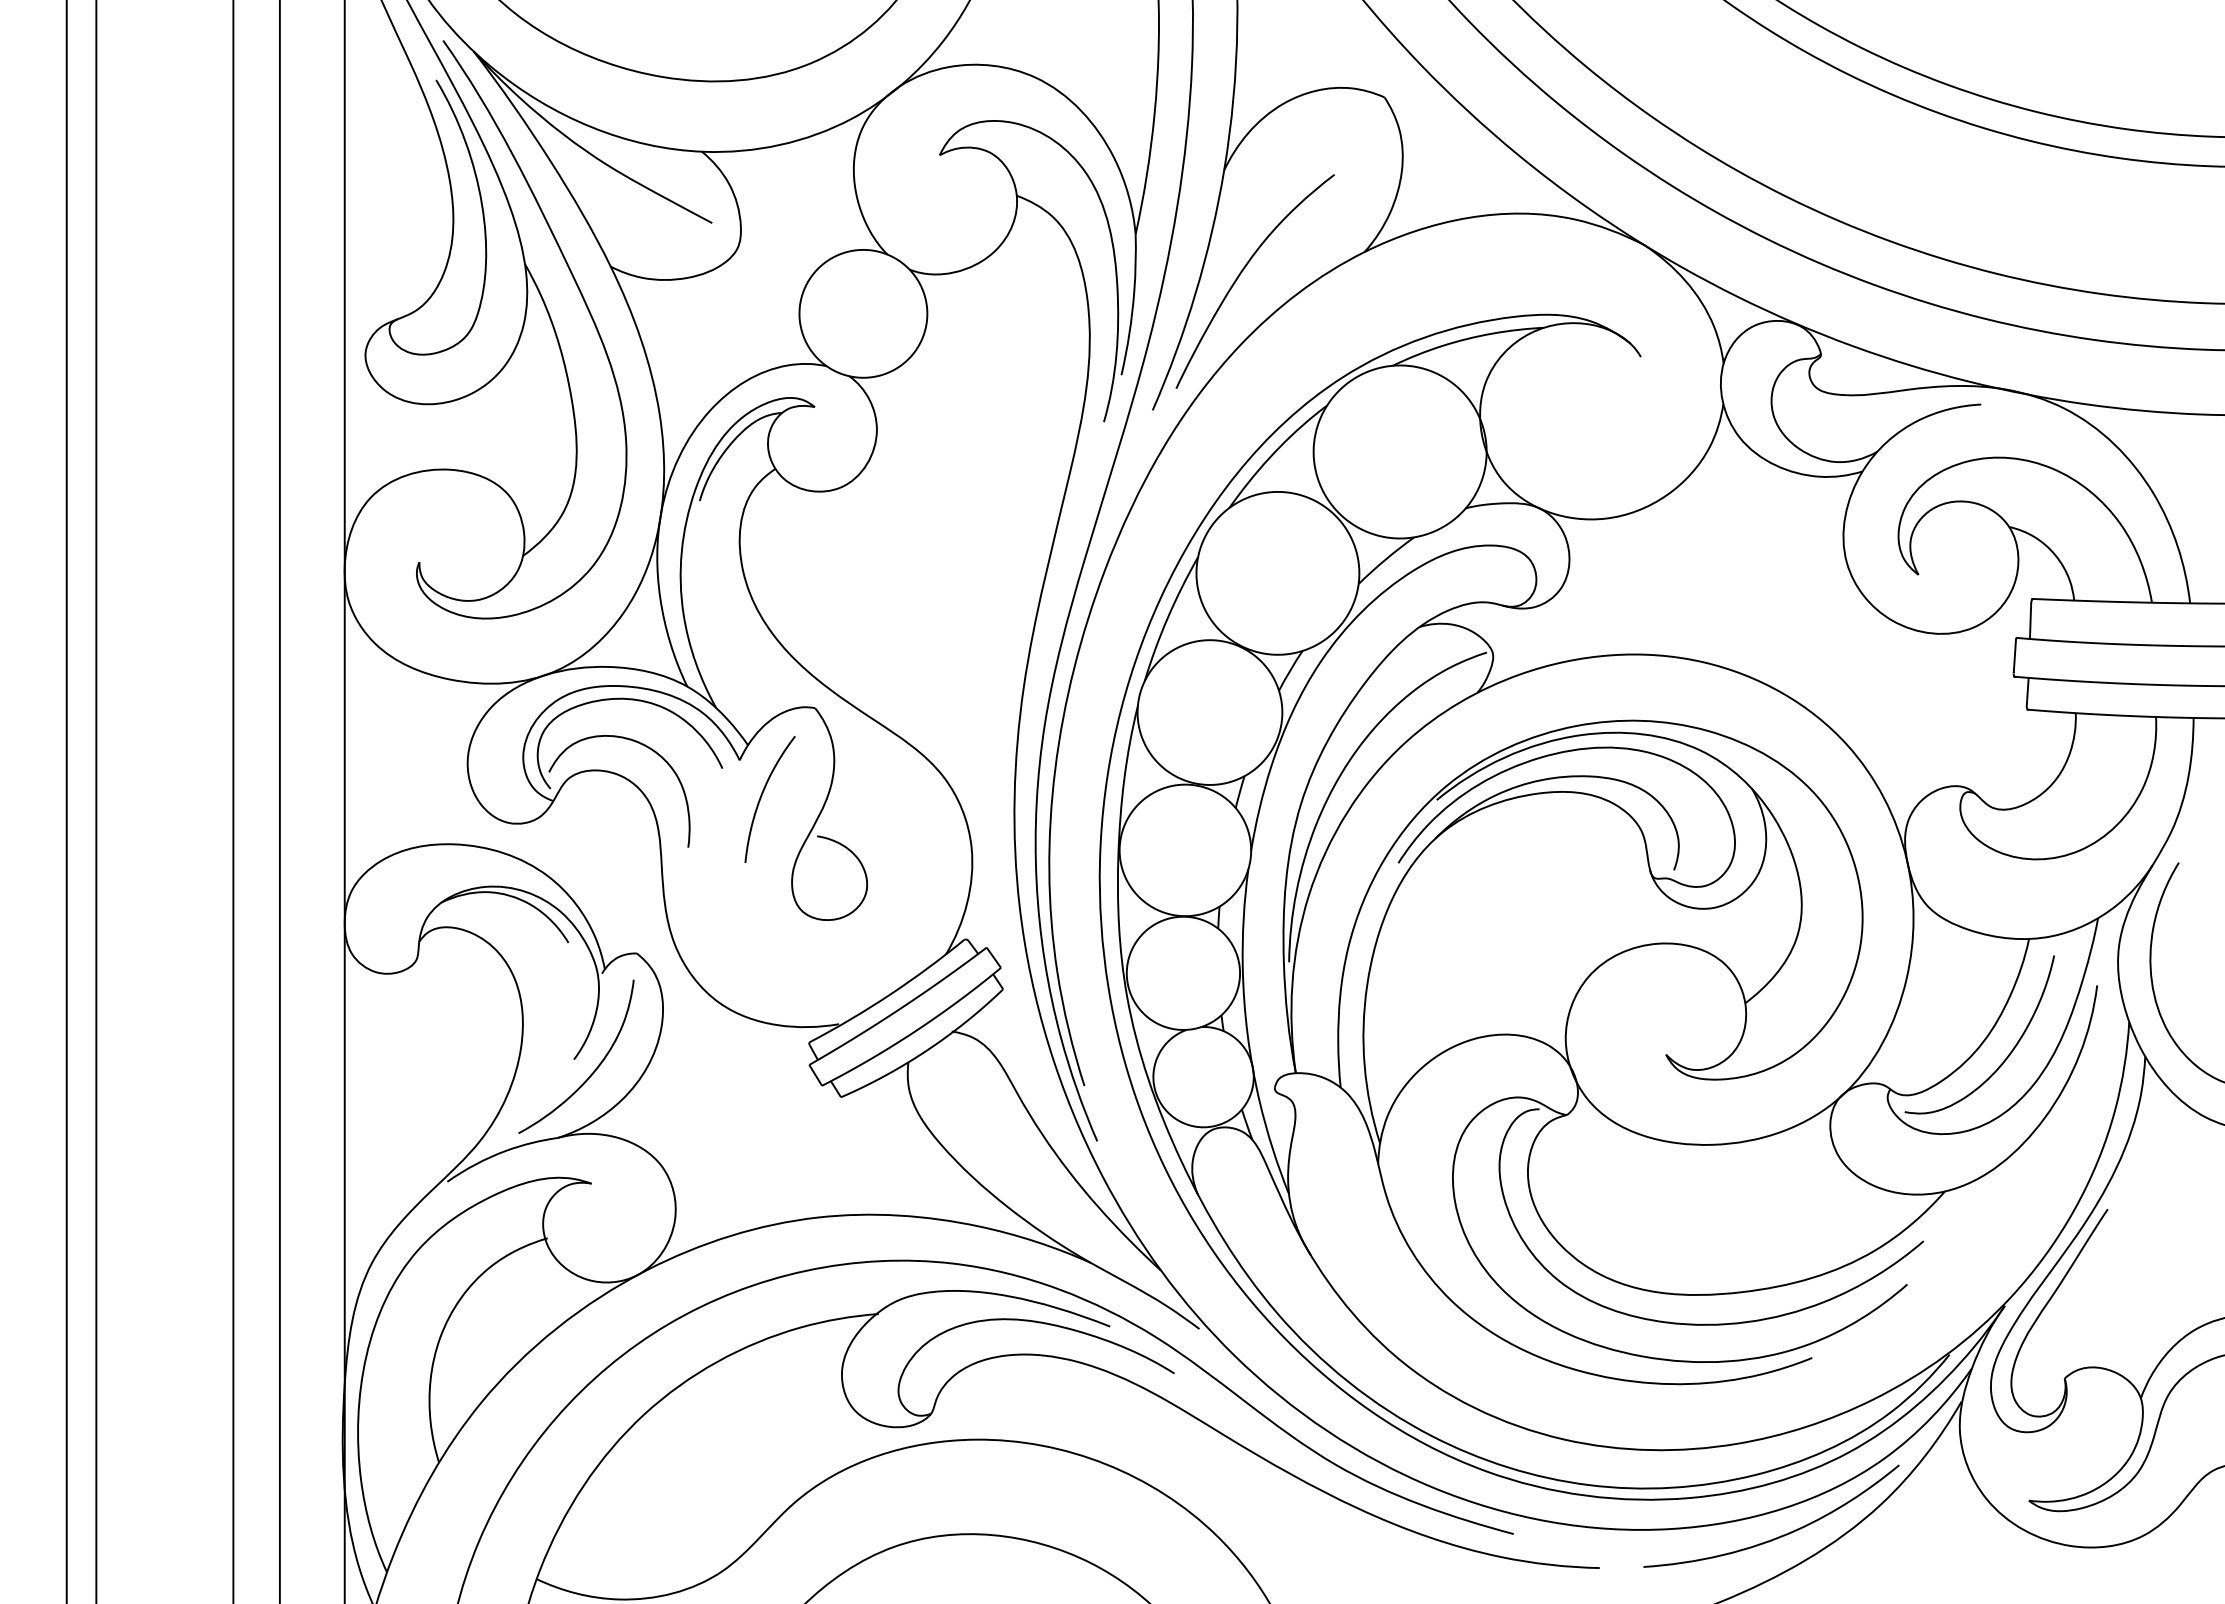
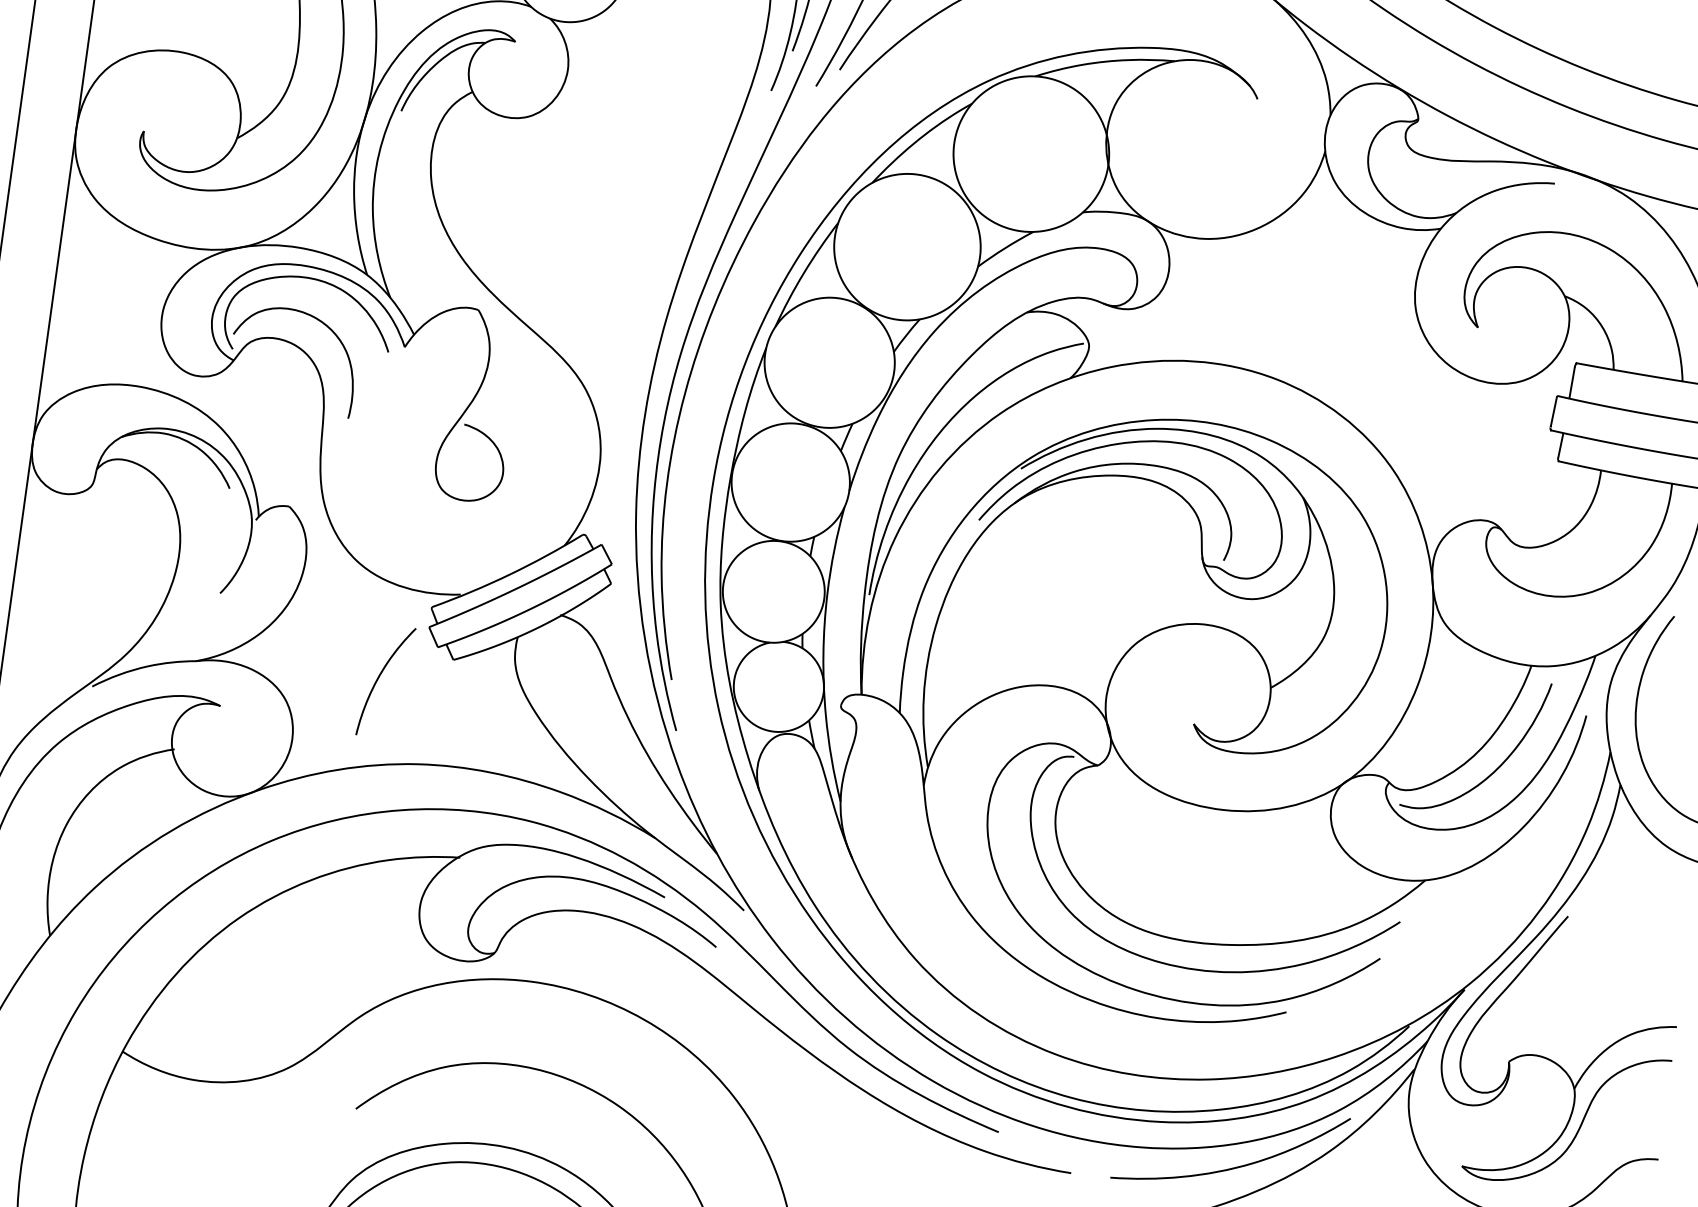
curve: (762, 796) -> (379, 678), moved
curve: (594, 1069) -> (237, 604), removed

